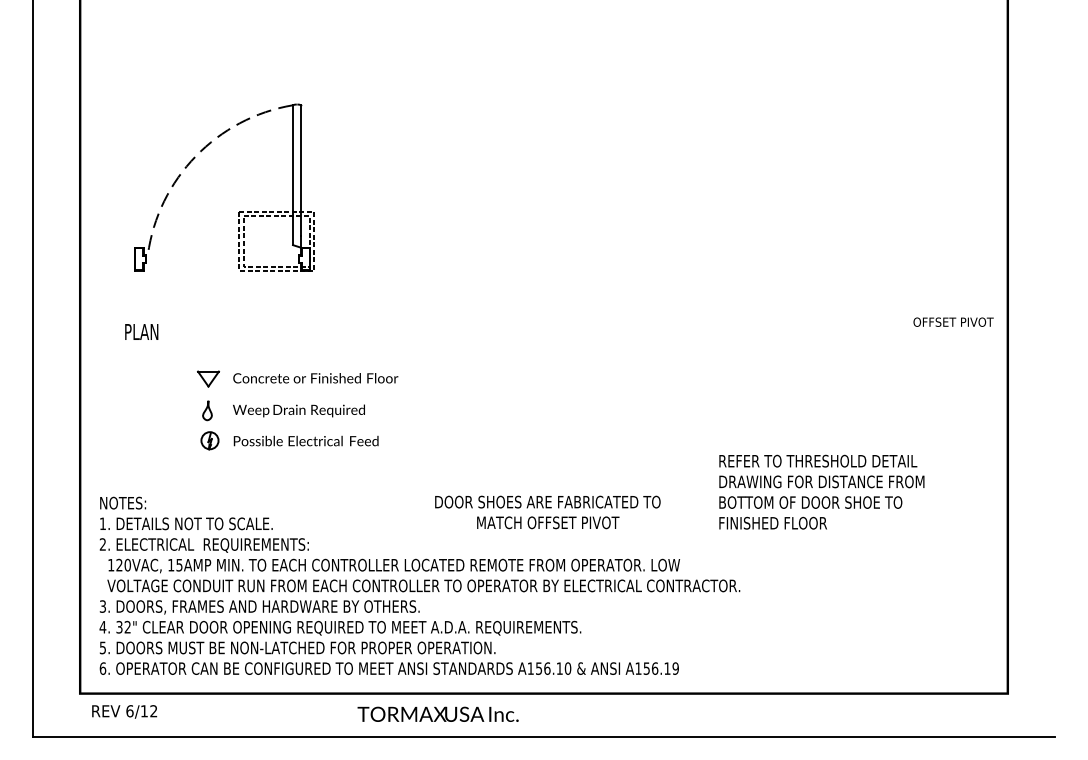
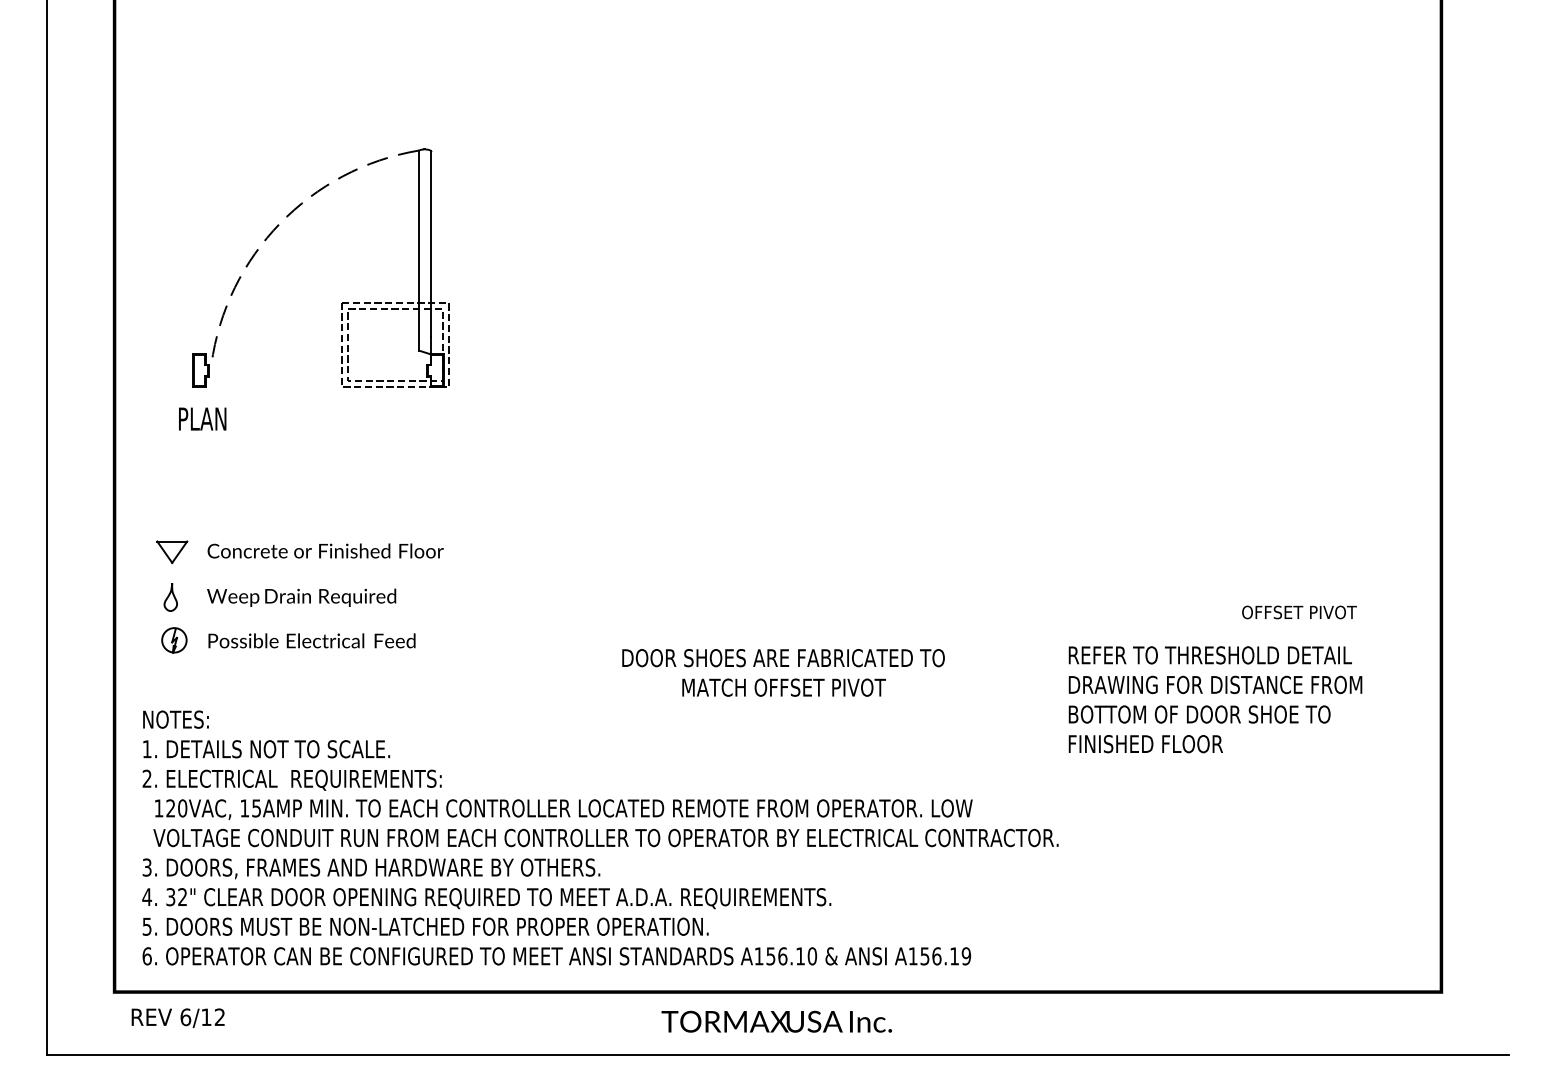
text: (953, 321) -> (1299, 611), moved
text: (141, 331) -> (202, 418), moved
part: (297, 410) -> (299, 597), moved
text: (821, 491) -> (1214, 698), moved
text: (547, 512) -> (783, 672), moved
text: (437, 713) -> (775, 1020), moved

